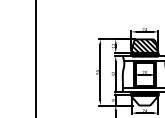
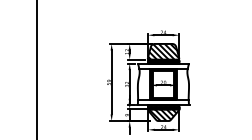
hatch: (144, 100) -> (163, 115), added

